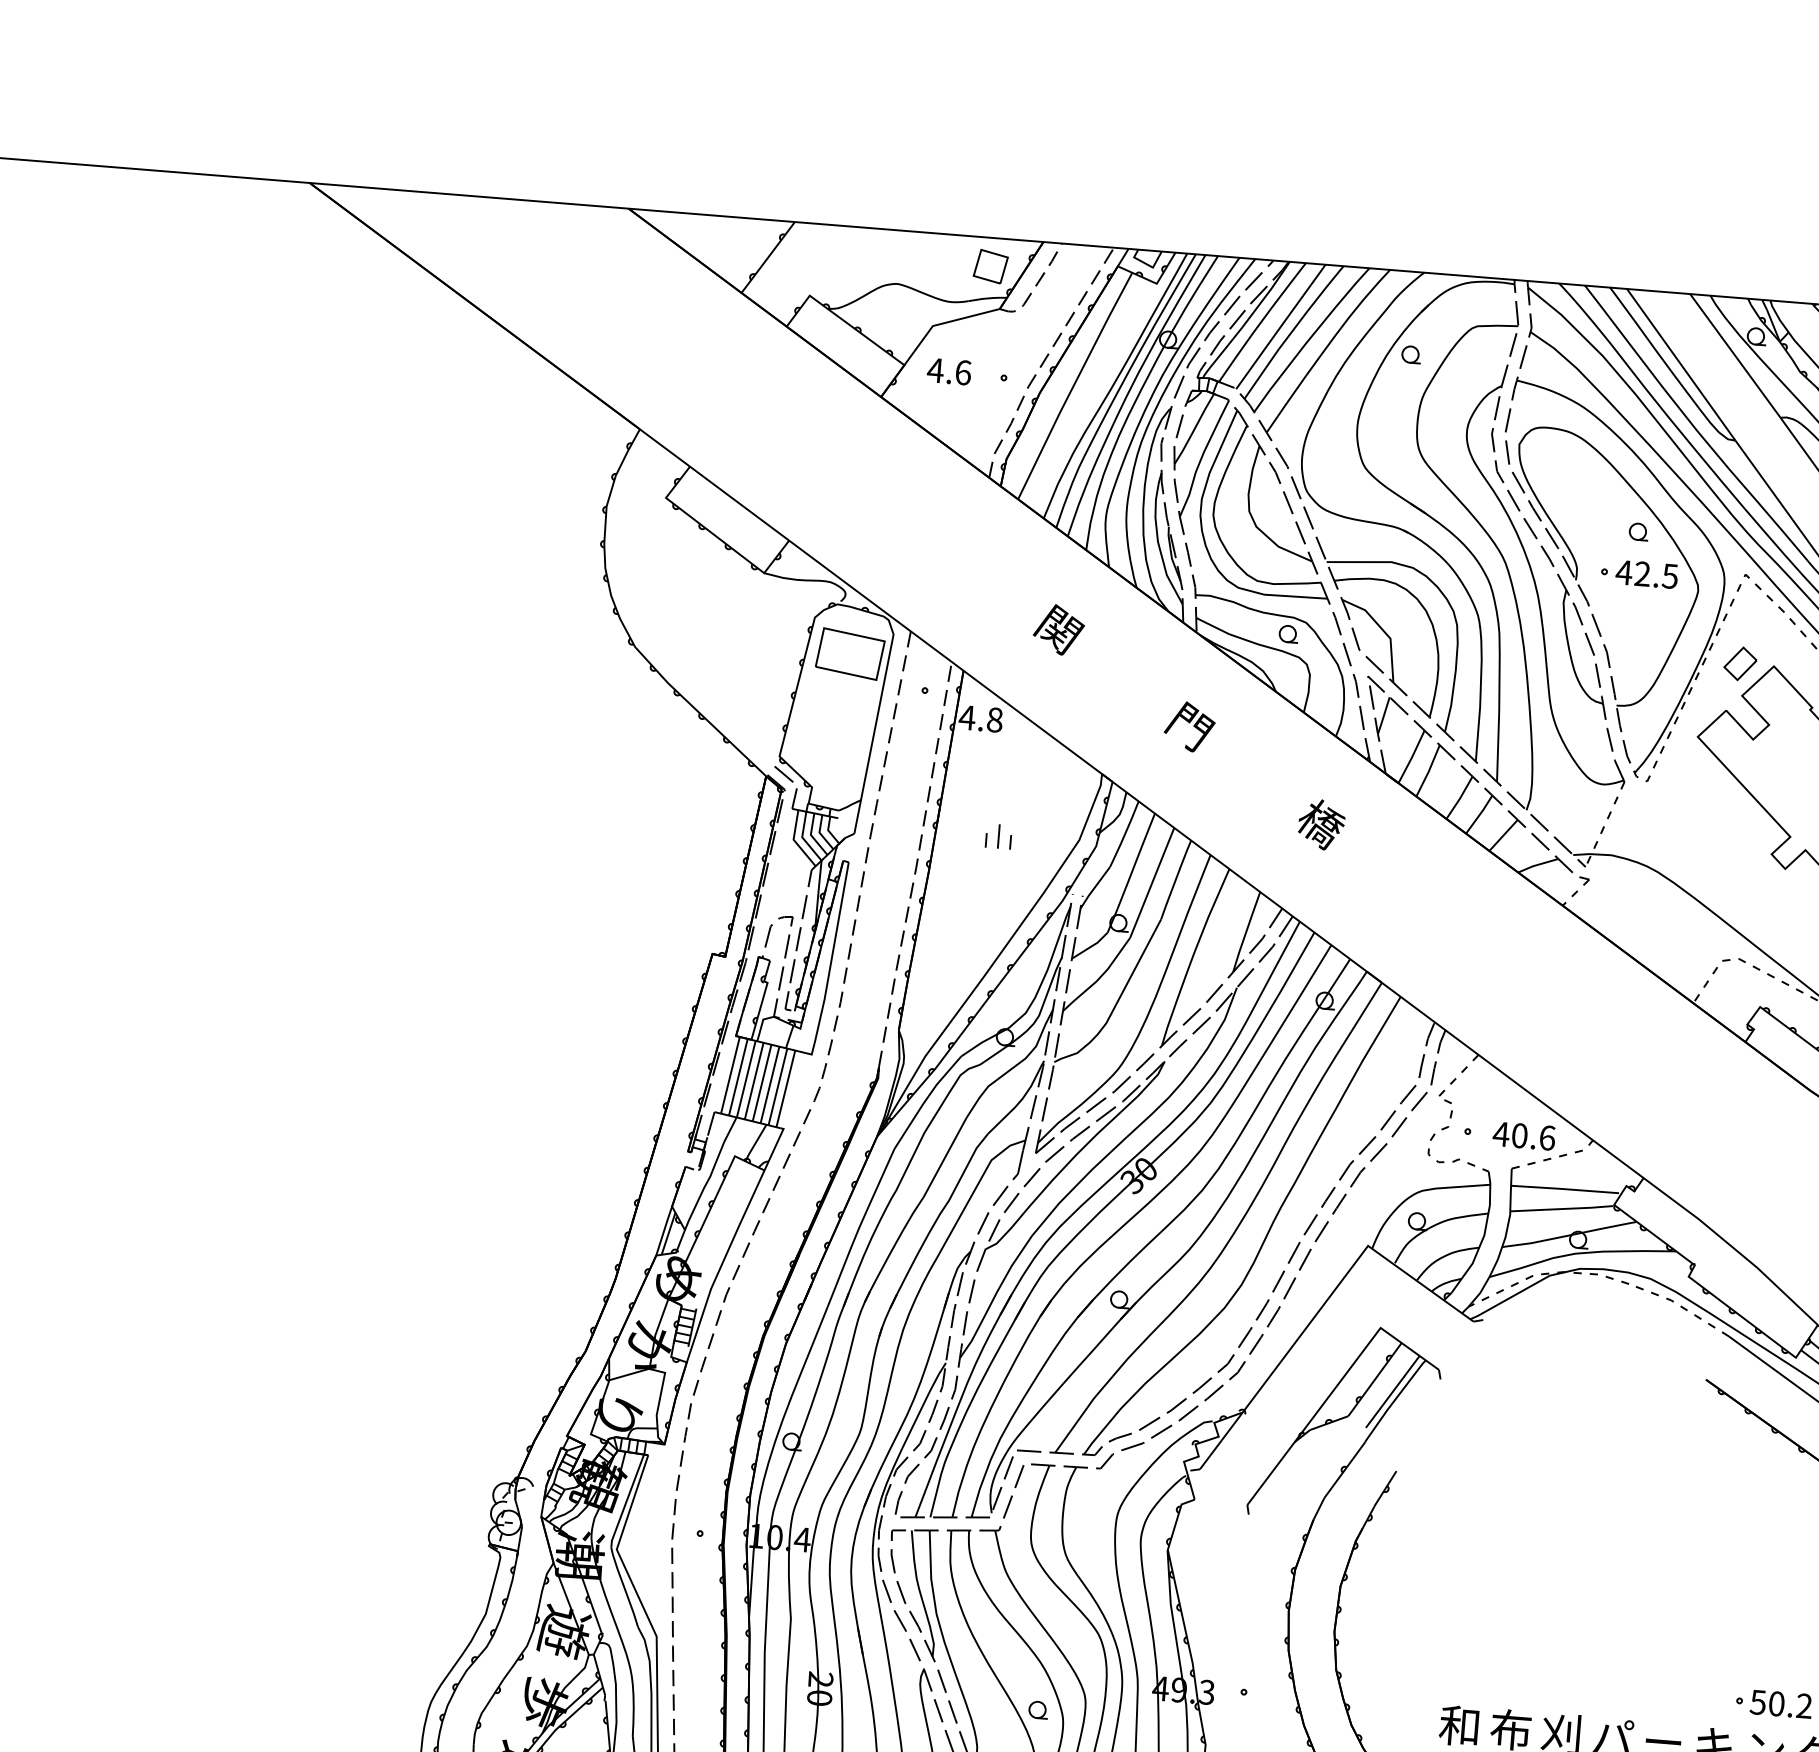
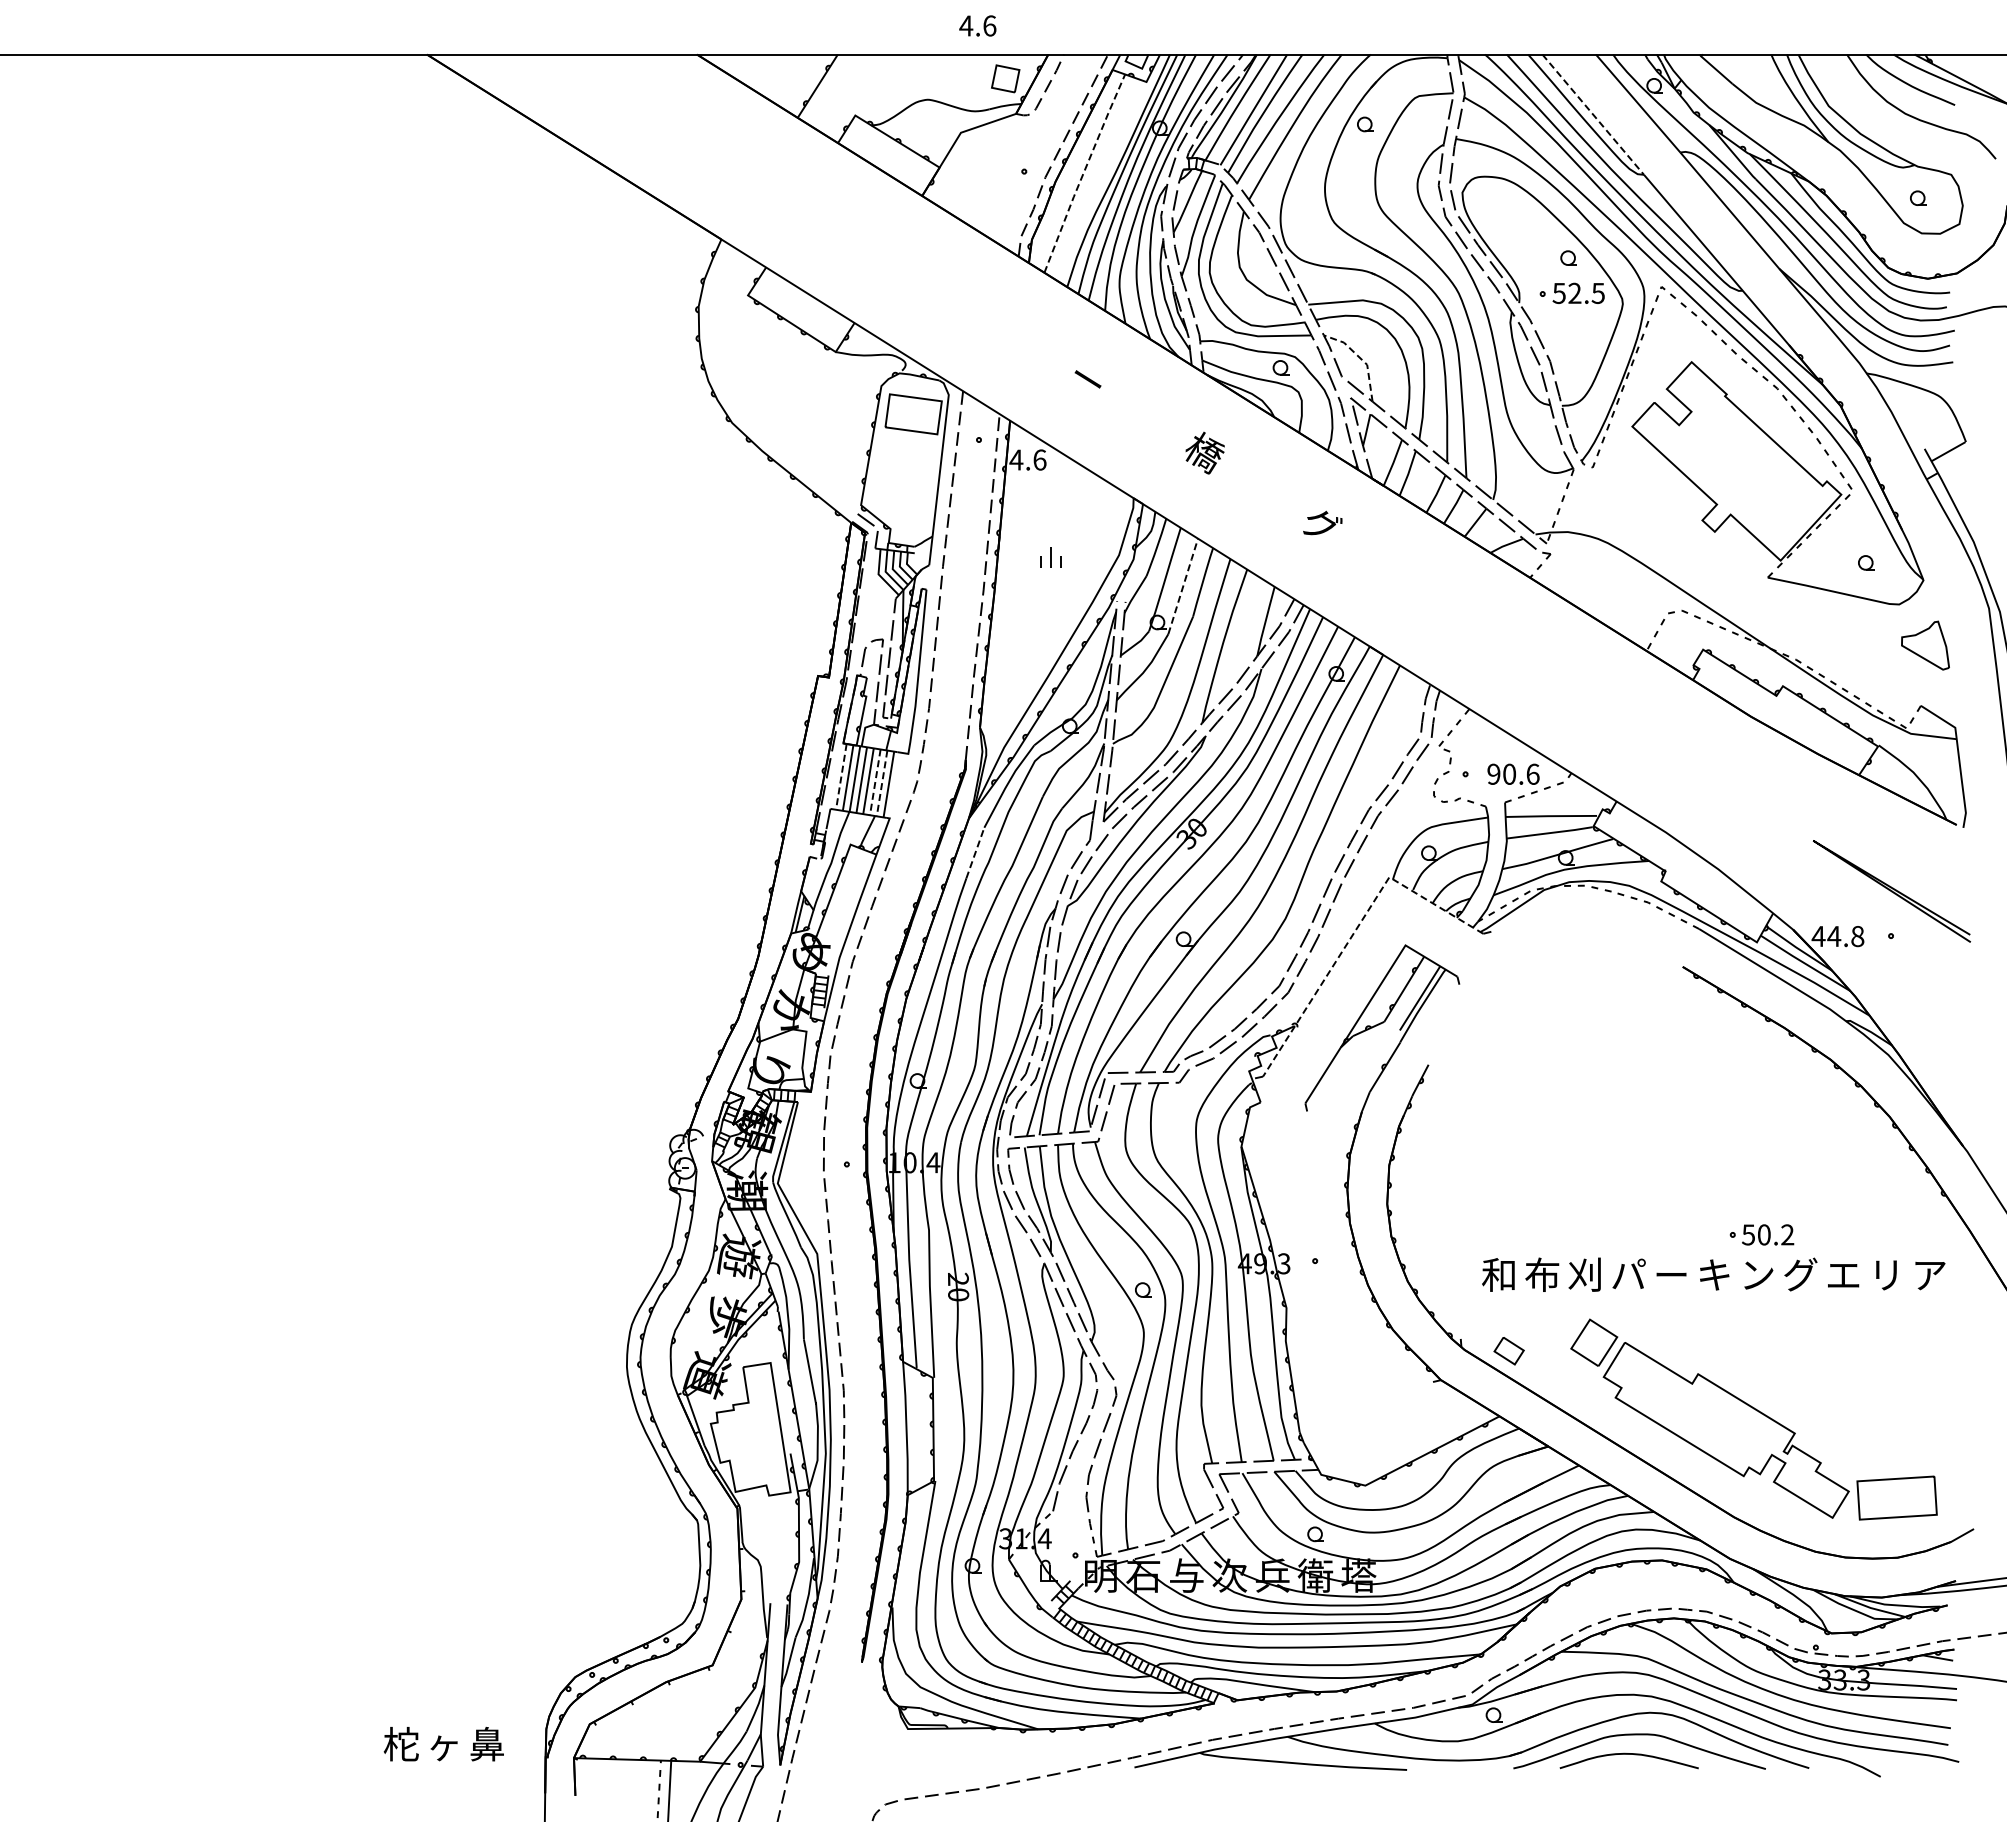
line: (1681, 364) -> (1593, 114), solid -> dashed
text: (948, 371) -> (977, 25), moved
line: (1073, 385) -> (1083, 173), solid -> dashed
text: (1624, 572) -> (1559, 293), 42.5 -> 52.5
text: (1058, 629) -> (1087, 379), 関 -> ー
line: (1383, 630) -> (1360, 358), solid -> dashed
part: (1740, 664) -> (1663, 362), removed
text: (994, 719) -> (1039, 459), 4.8 -> 4.6
text: (1188, 726) -> (1203, 452), 門 -> 橋
text: (1322, 824) -> (1322, 525), 橋 -> グ
line: (1152, 881) -> (1183, 585), solid -> dashed
line: (730, 1076) -> (841, 777), solid -> dashed
line: (770, 1085) -> (875, 782), solid -> dashed
line: (778, 1087) -> (882, 783), solid -> dashed
text: (1500, 1133) -> (1493, 773), 40.6 -> 90.6
line: (881, 1178) -> (975, 853), solid -> dashed
line: (1322, 1305) -> (1355, 930), solid -> dashed

